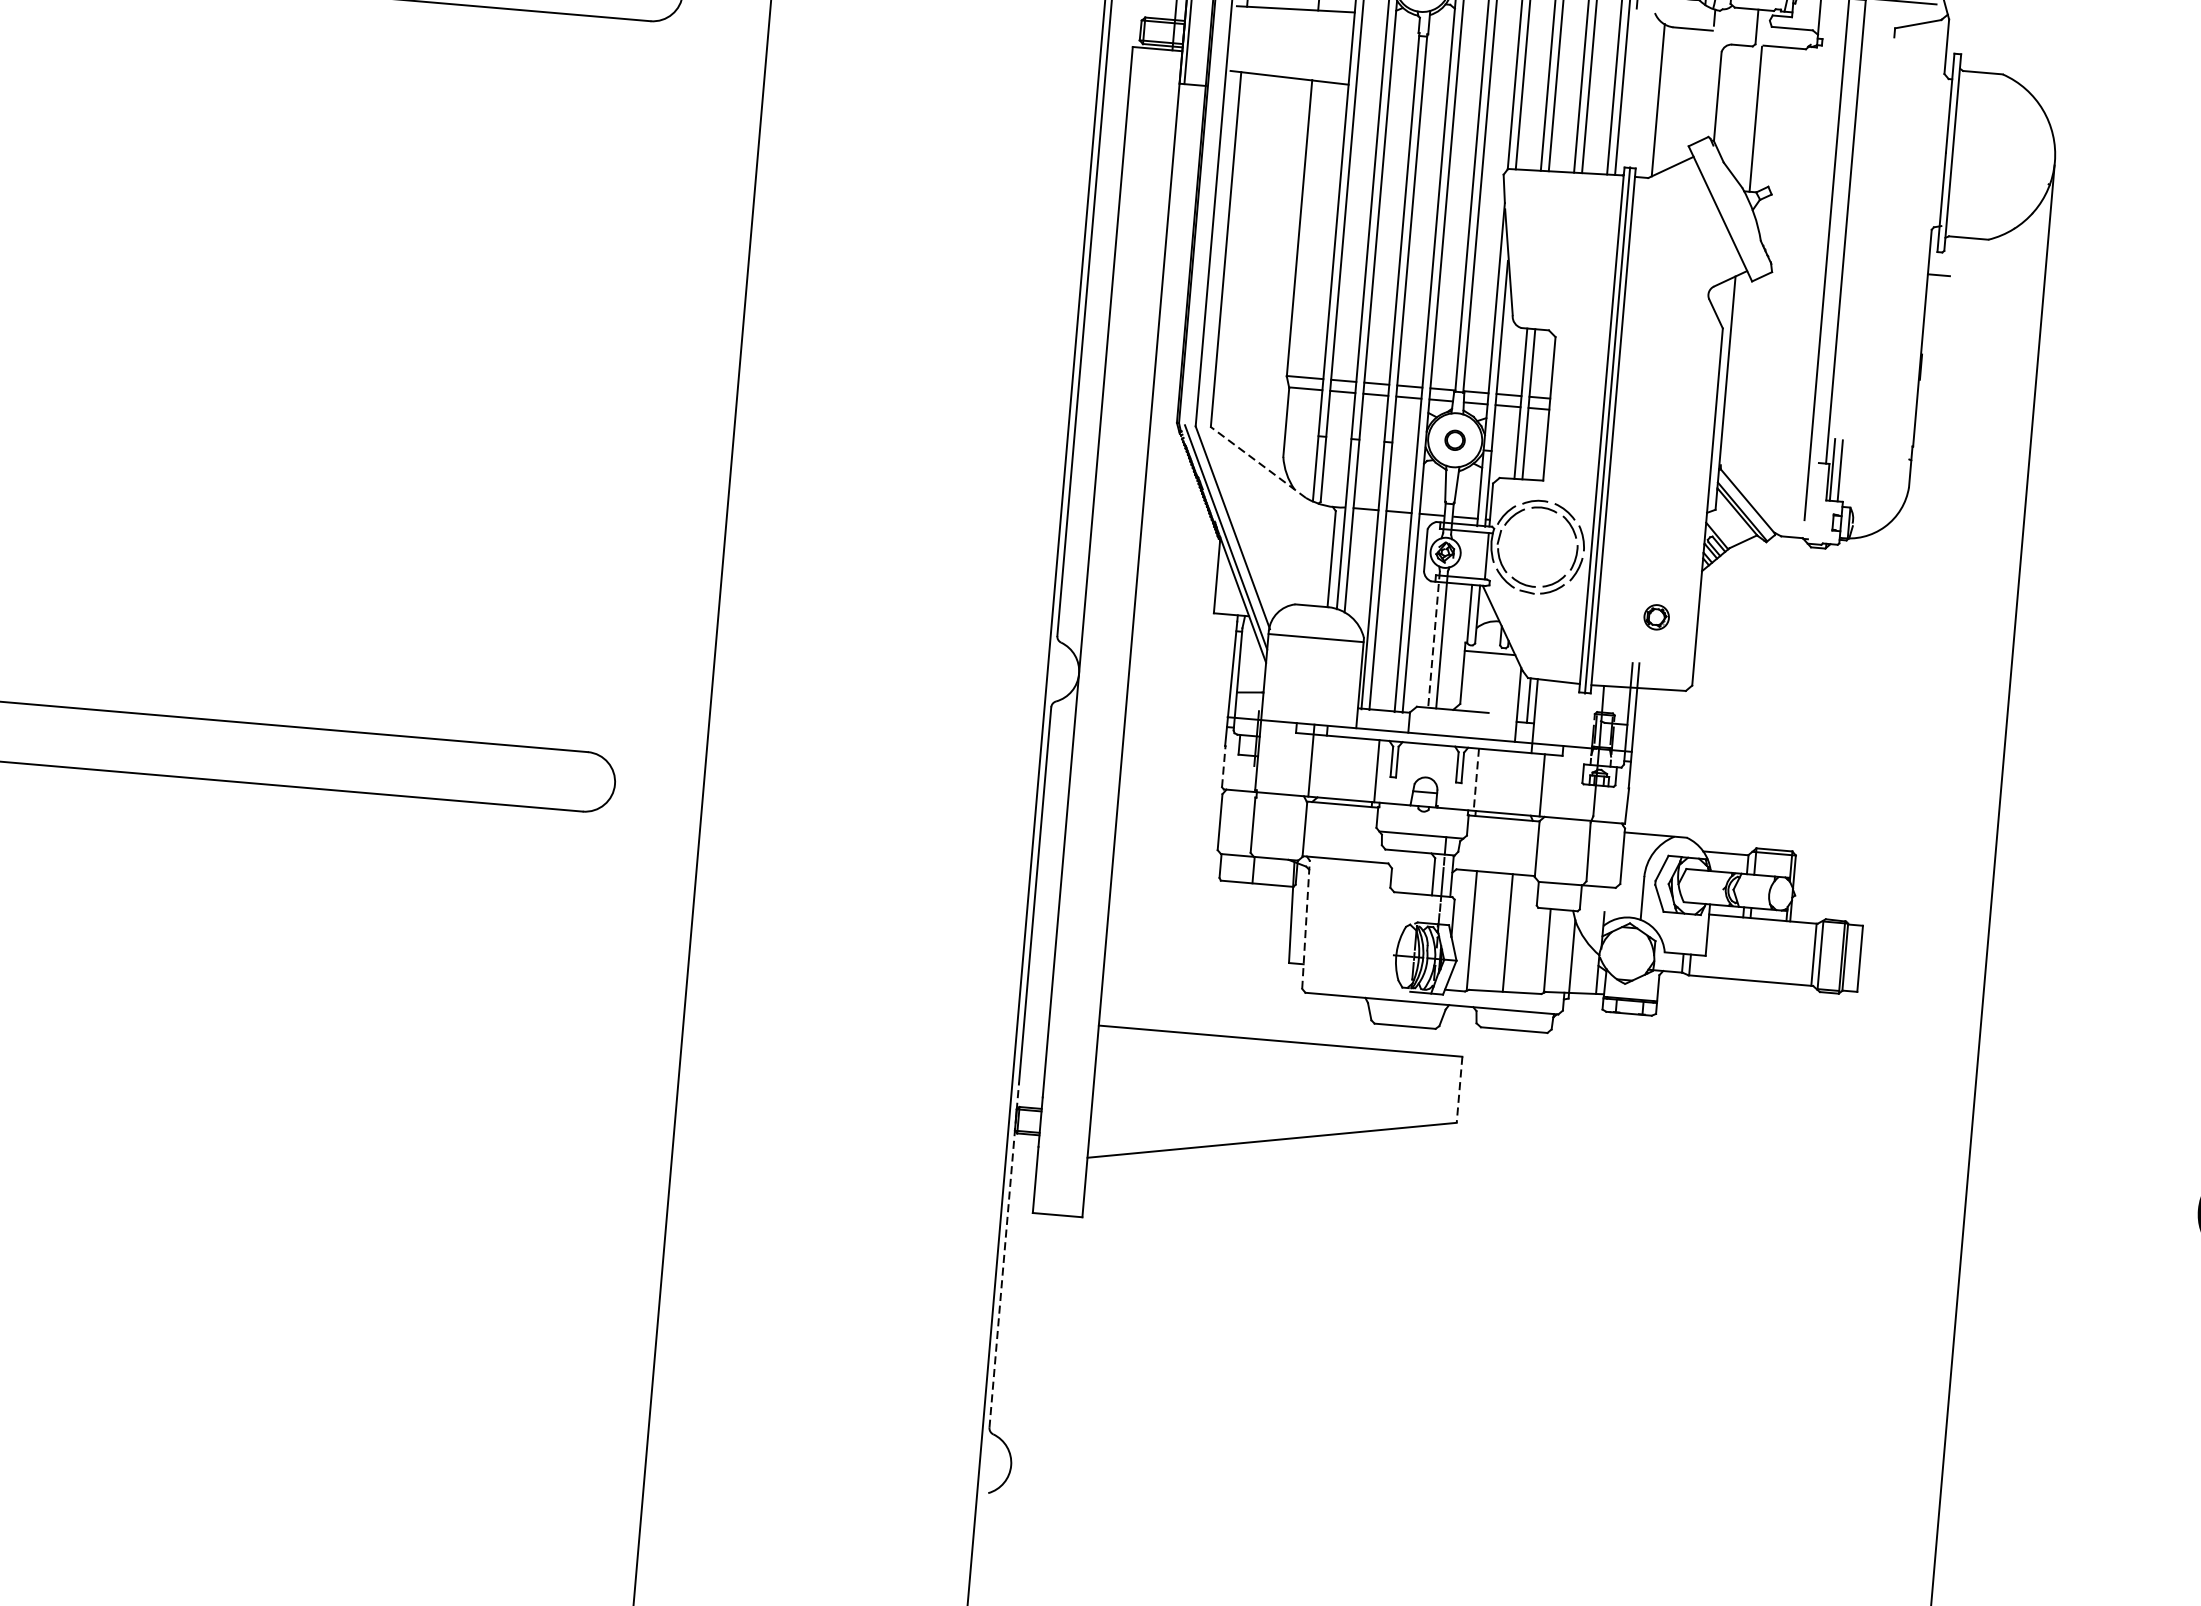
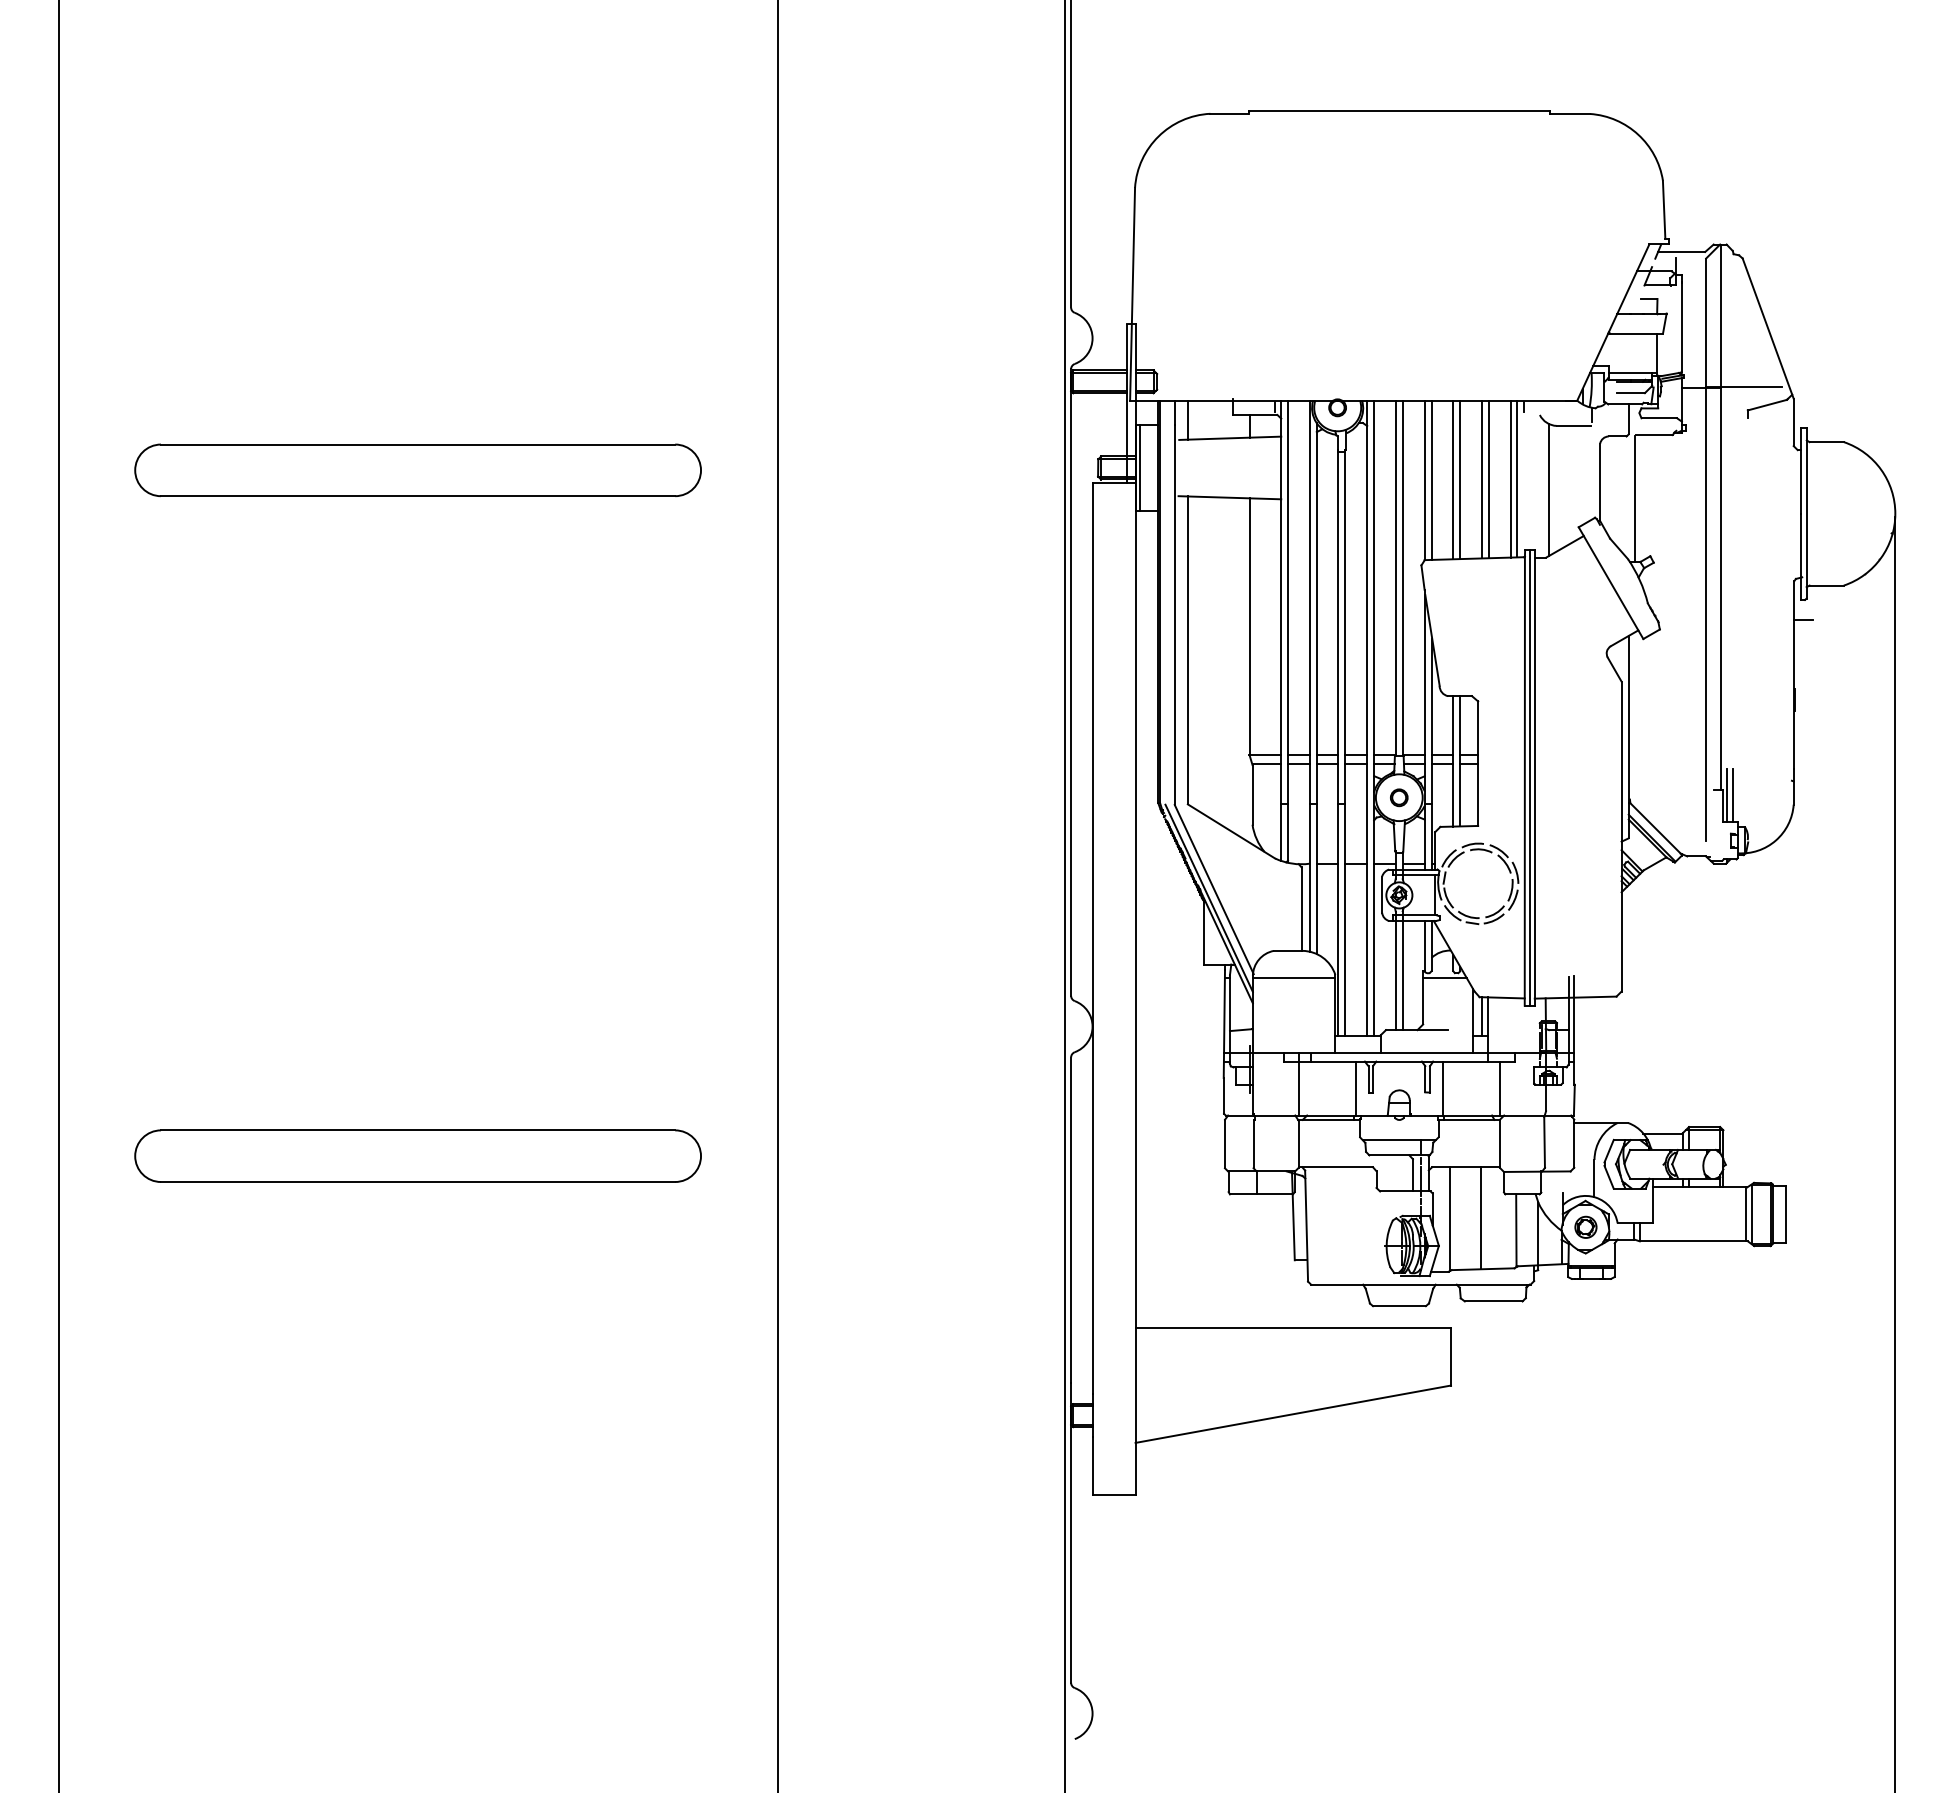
line: (1258, 462) -> (1231, 831), dashed -> solid
part: (1656, 616) -> (1585, 1226), moved
line: (1433, 640) -> (1395, 971), dashed -> solid
line: (1224, 766) -> (1224, 1095), dashed -> solid
line: (1476, 779) -> (1442, 1088), dashed -> solid
line: (1305, 925) -> (1306, 1226), dashed -> solid
line: (1460, 1089) -> (1451, 1356), dashed -> solid
line: (1004, 1255) -> (1071, 1533), dashed -> solid

